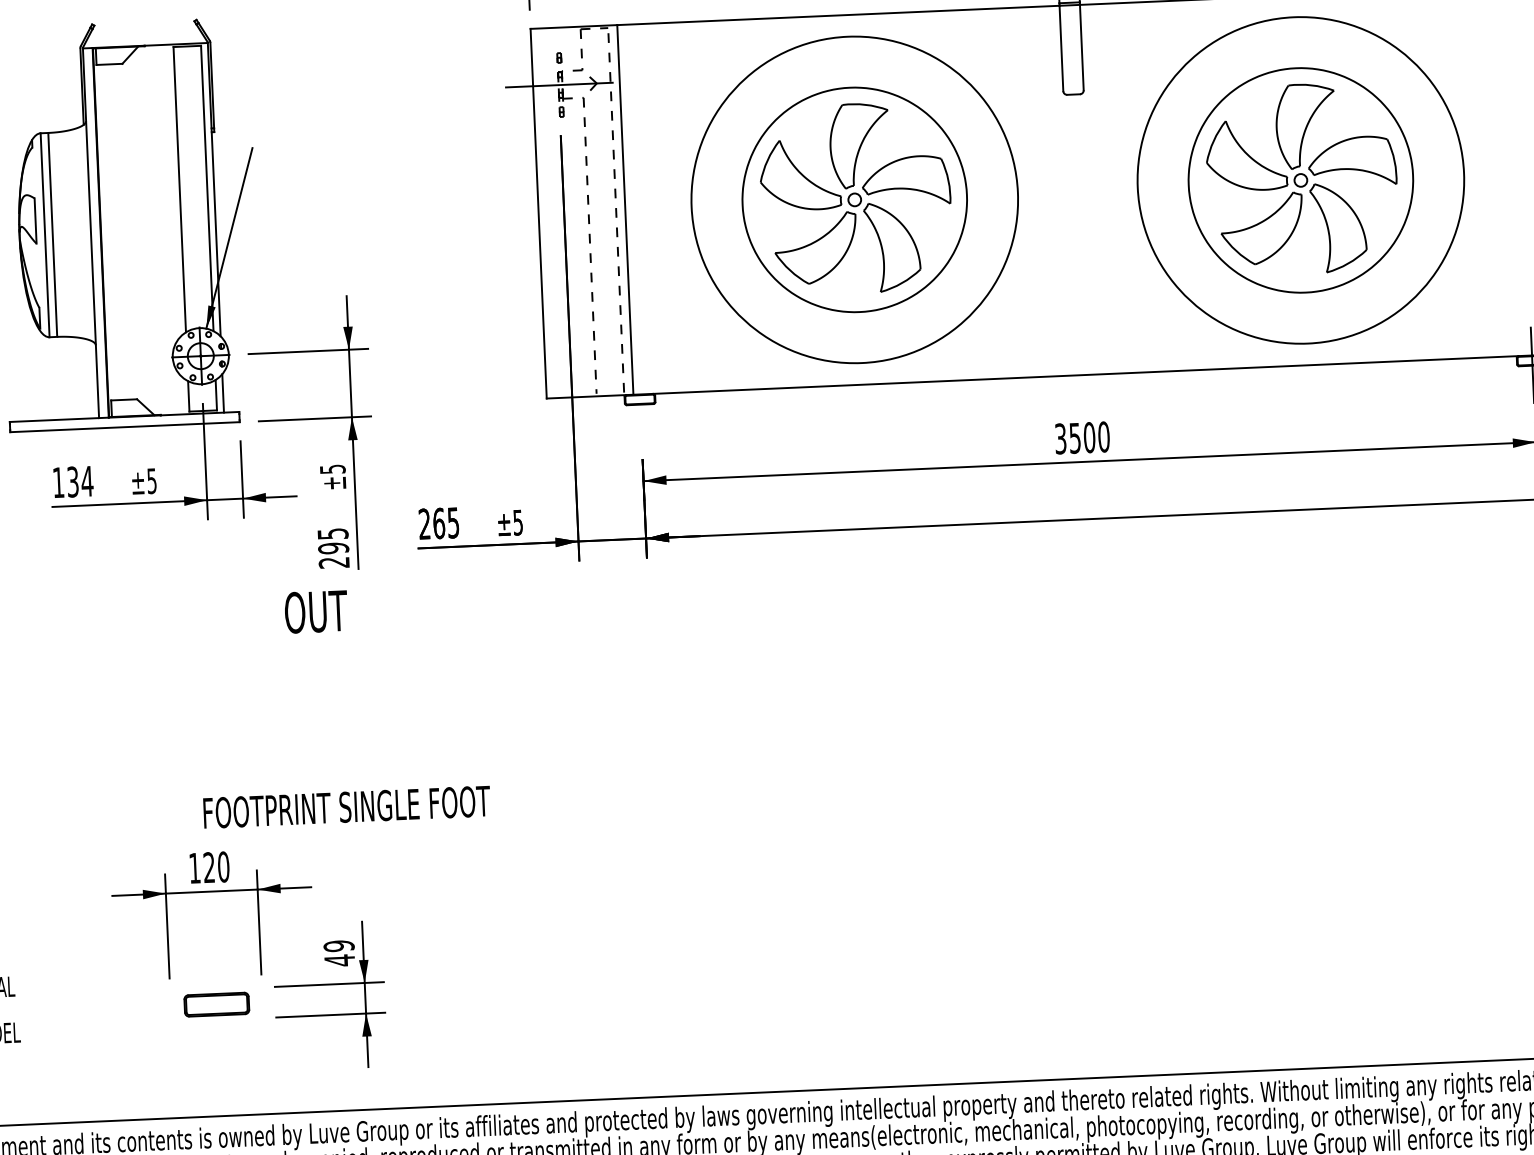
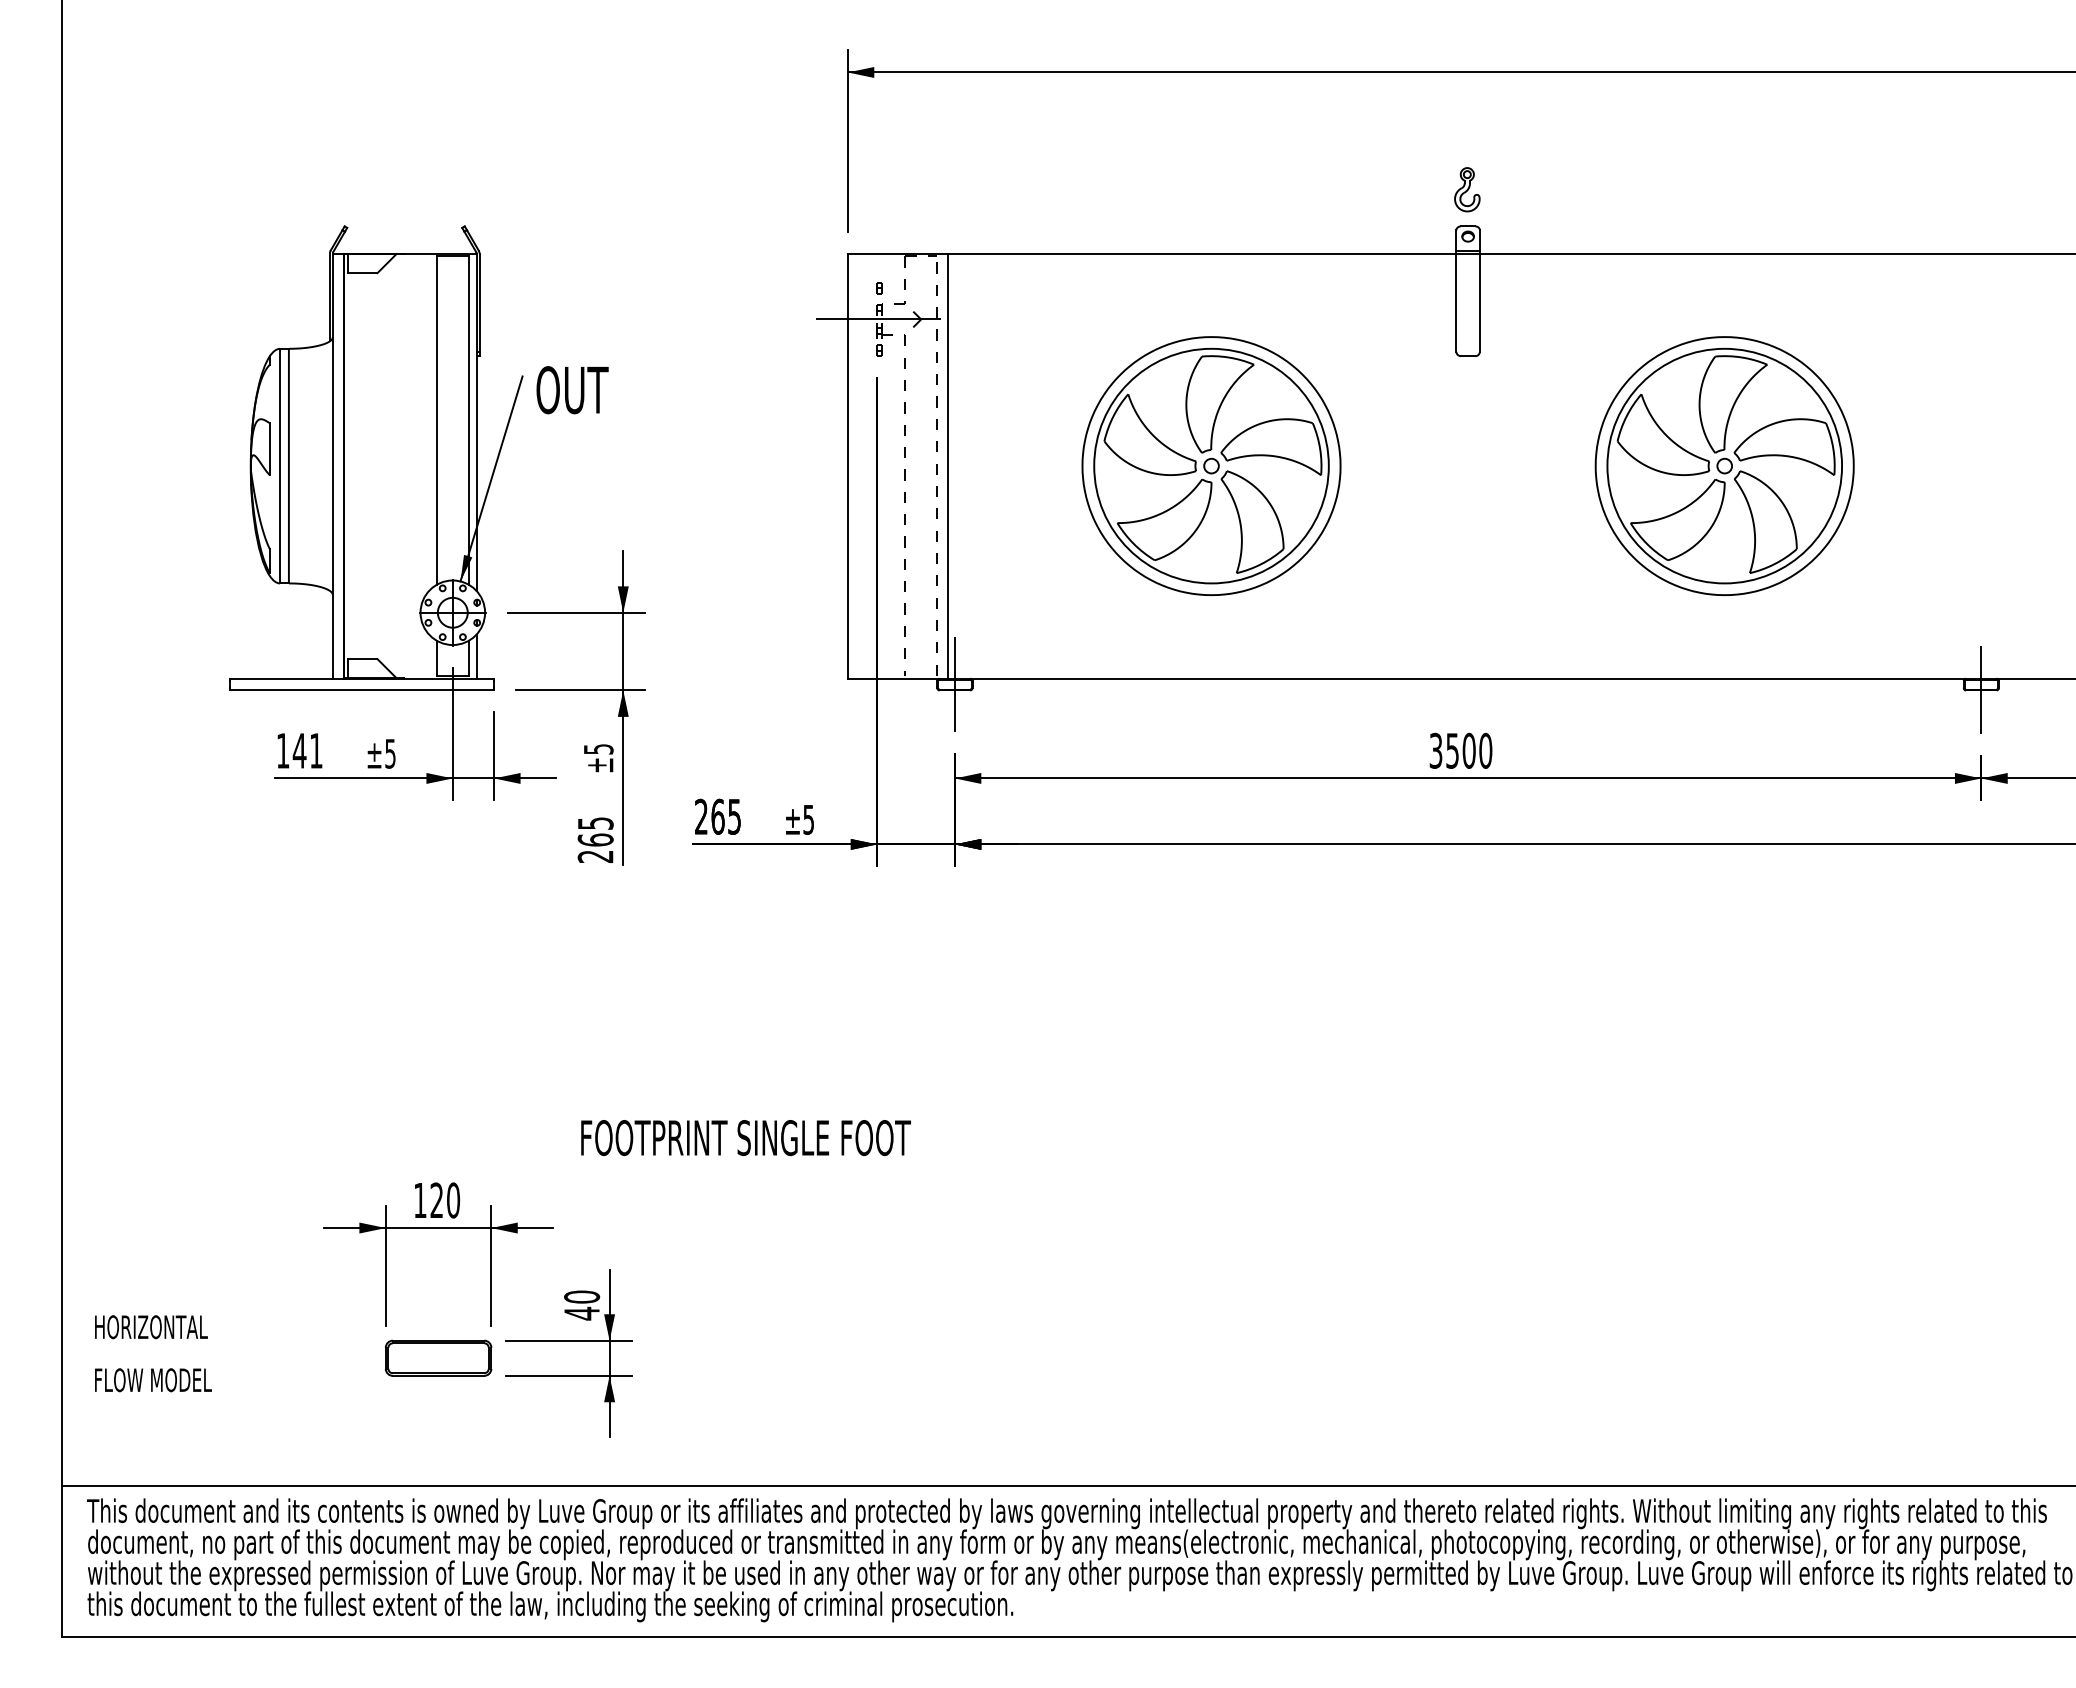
circle: (1300, 179) -> (1724, 465), size x0.62
circle: (854, 199) -> (1211, 465), size x0.62
line: (639, 399) -> (954, 684), added
text: (79, 481) -> (307, 750), 134 -> 141
text: (333, 547) -> (595, 839), 295 -> 265
text: (316, 612) -> (572, 390), moved
text: (346, 807) -> (745, 1138), moved
text: (339, 945) -> (582, 1296), 49 -> 40
part: (216, 1004) -> (438, 1357), size x1.43

